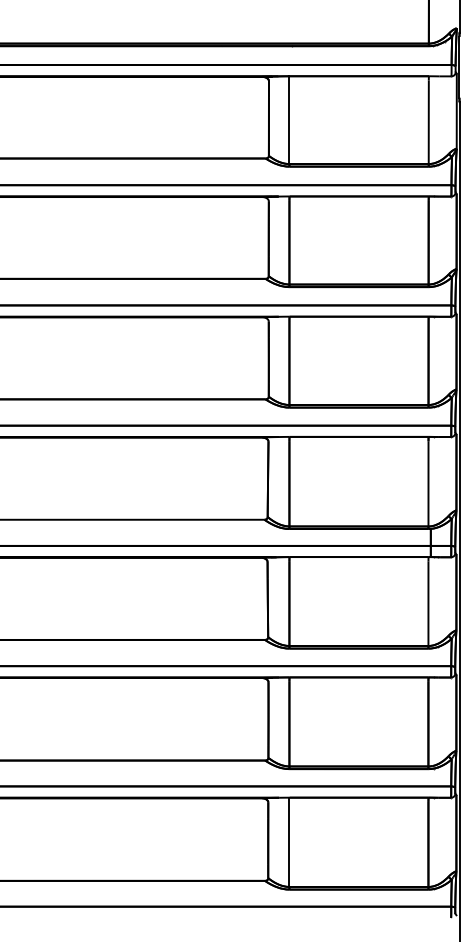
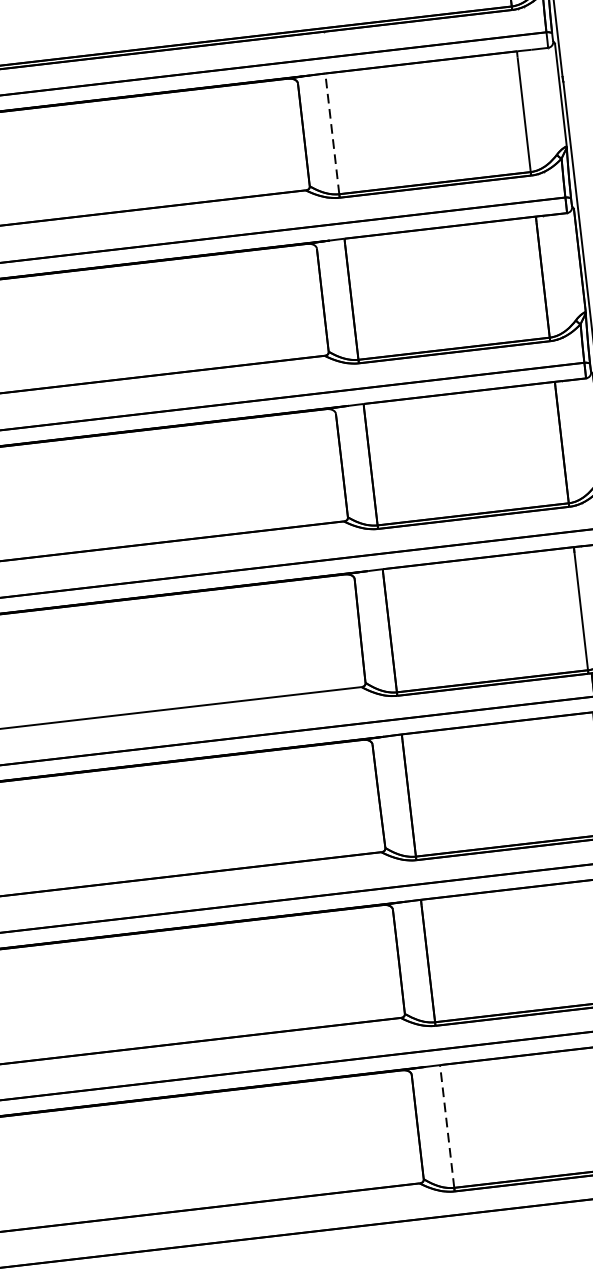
line: (289, 120) -> (332, 134), solid -> dashed
line: (289, 842) -> (447, 1126), solid -> dashed

